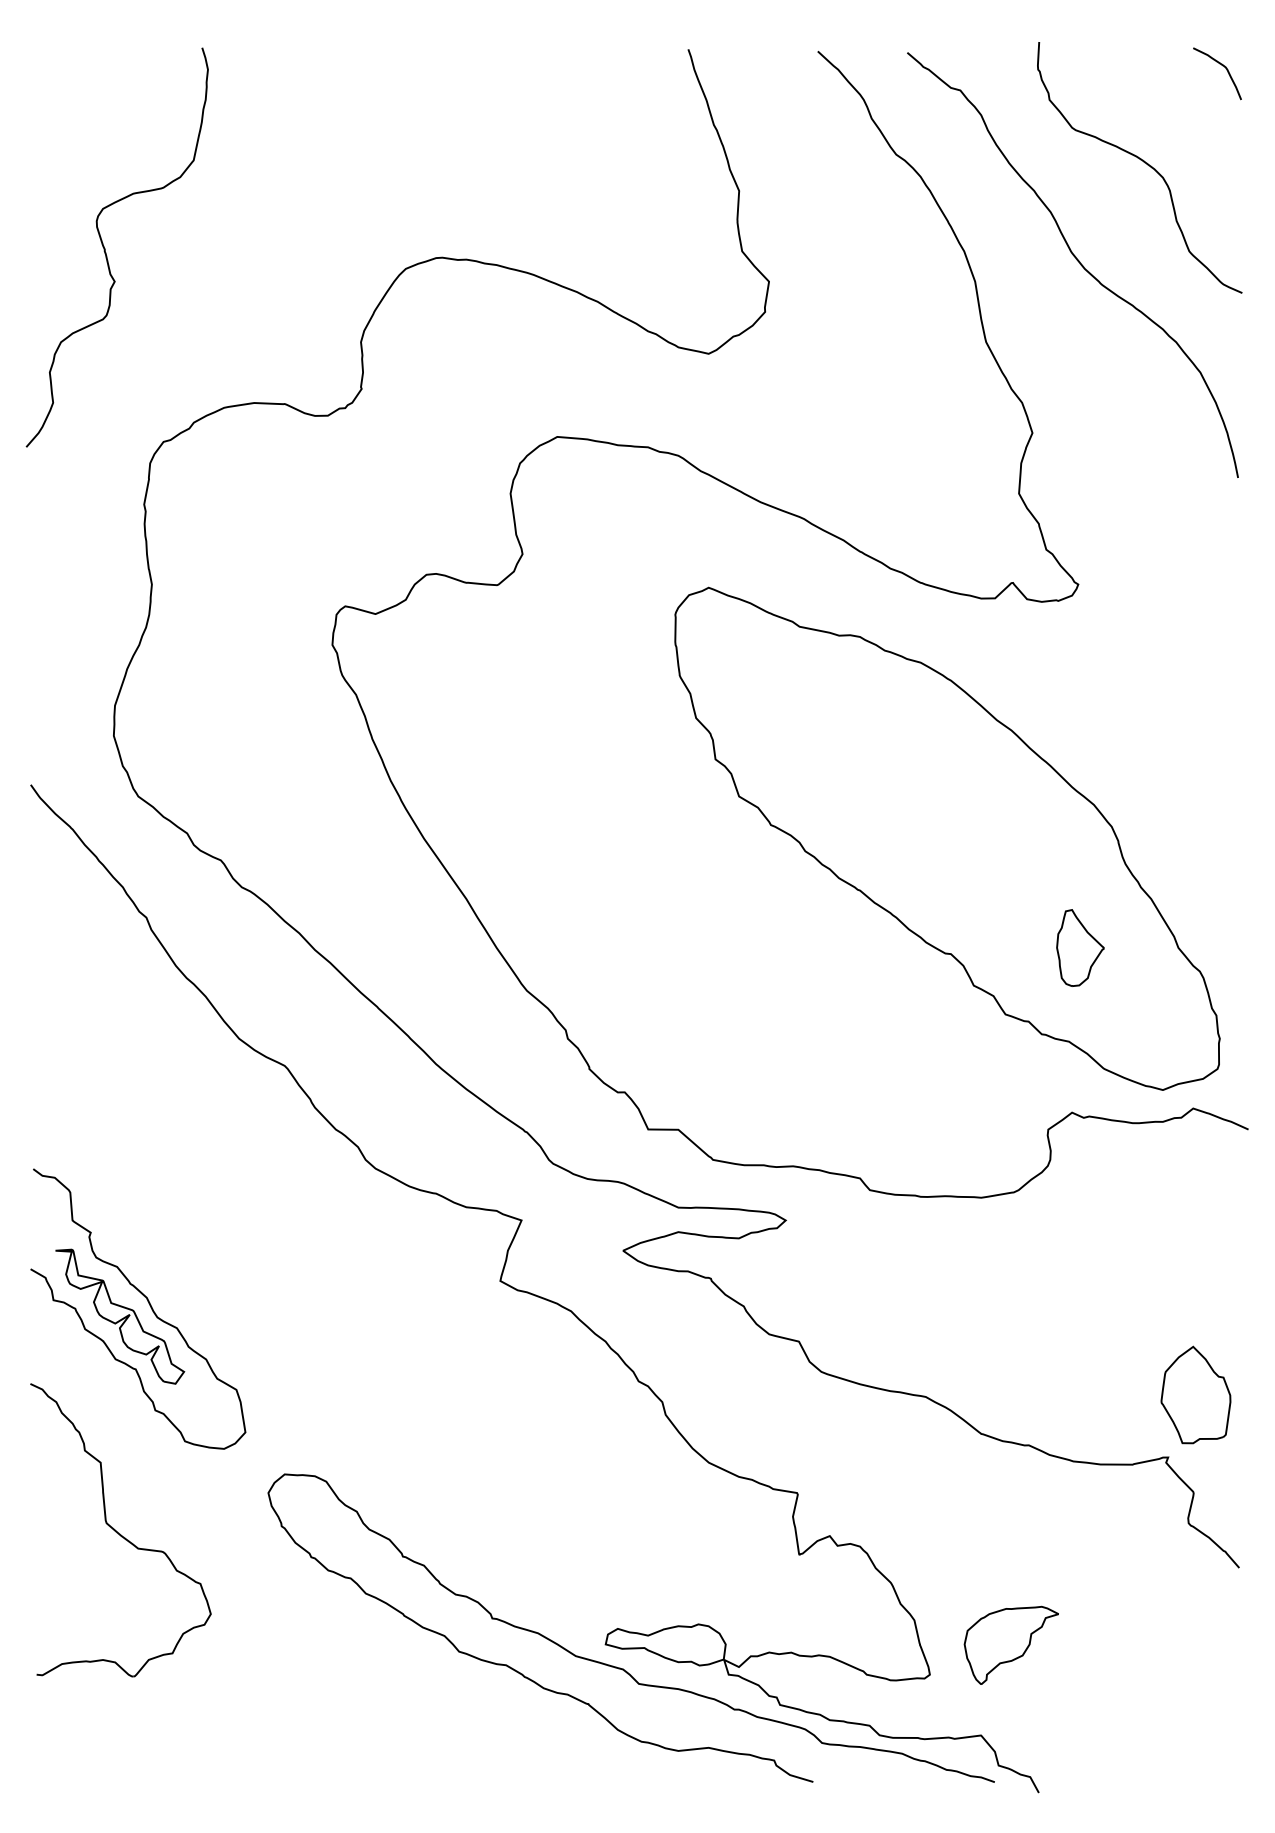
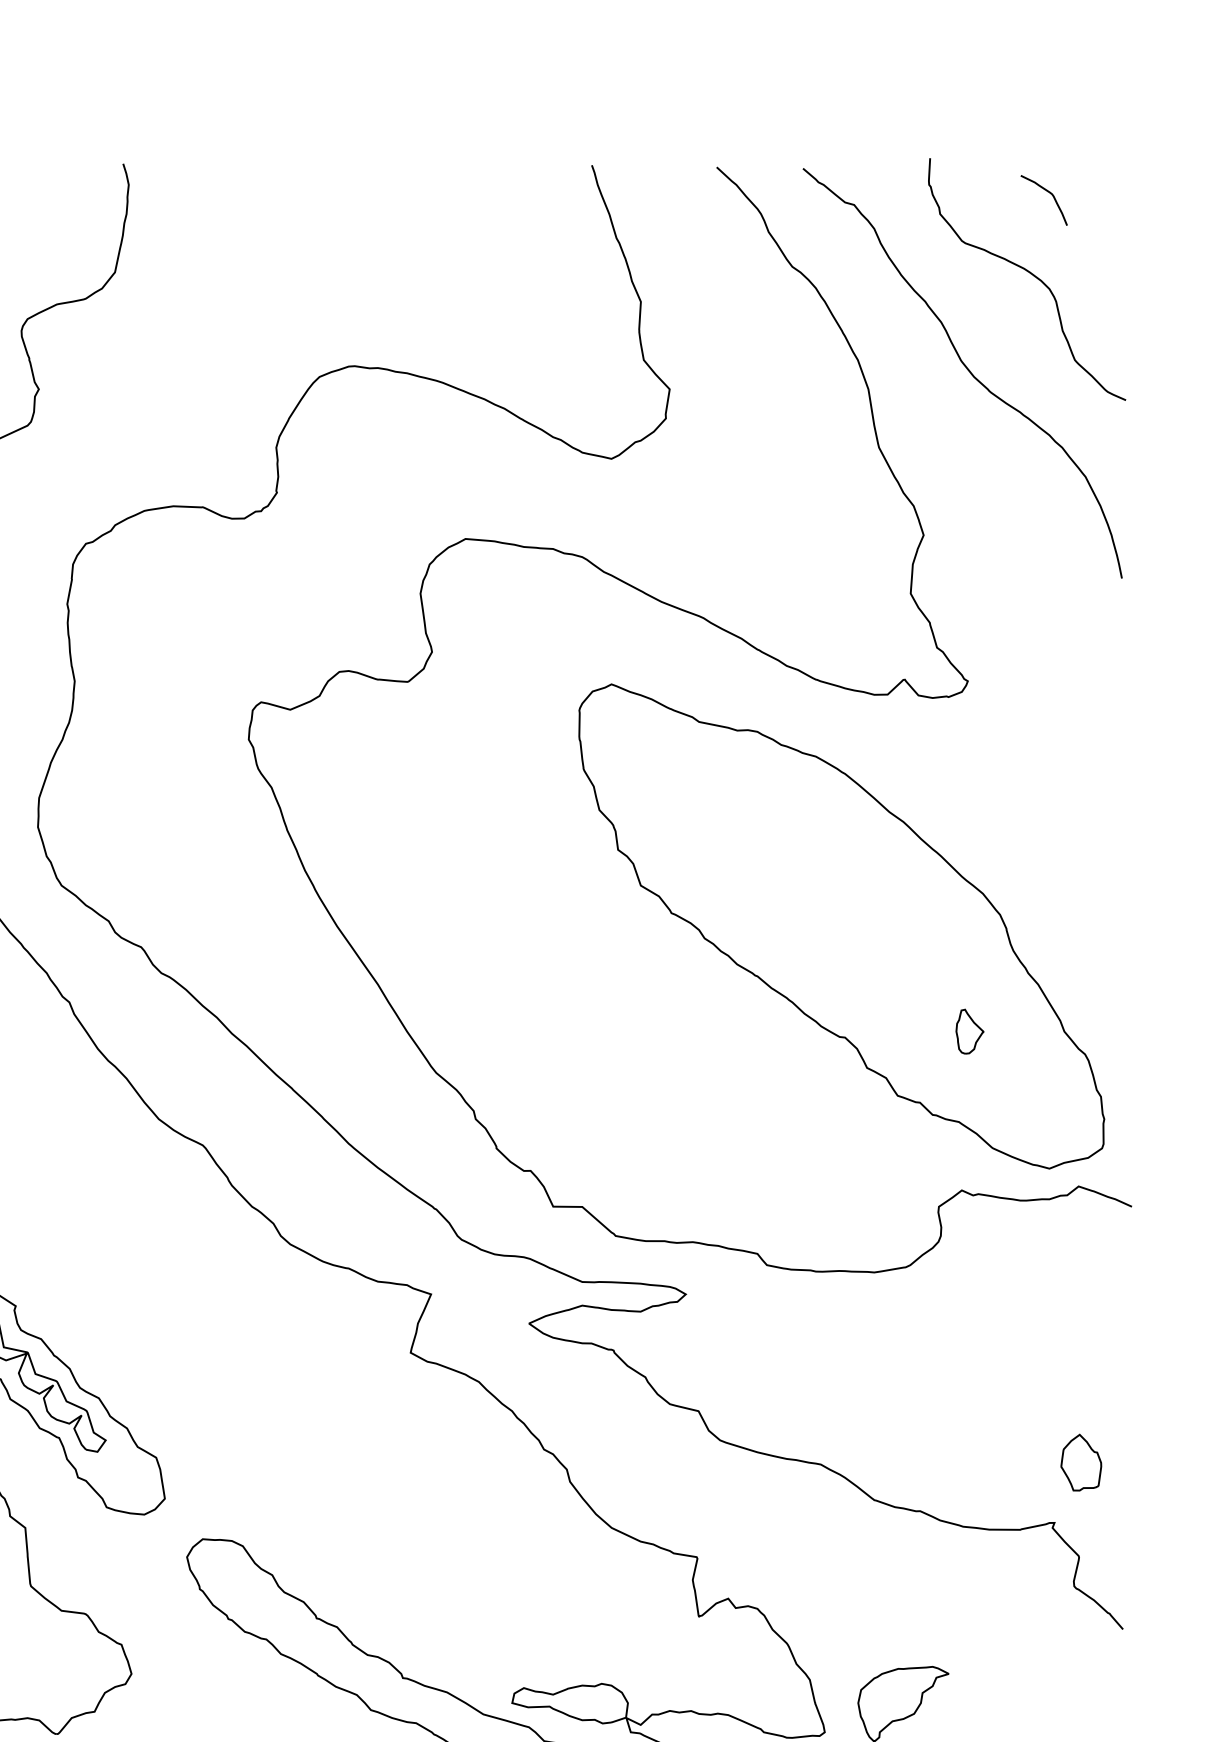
curve: (1222, 66) -> (1049, 193), moved
part: (1080, 947) -> (969, 1031), size x0.6
part: (1195, 1394) -> (1080, 1462), size x0.6

